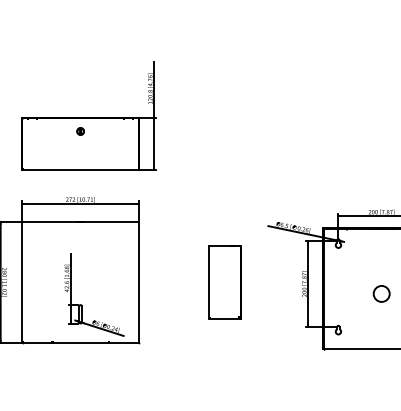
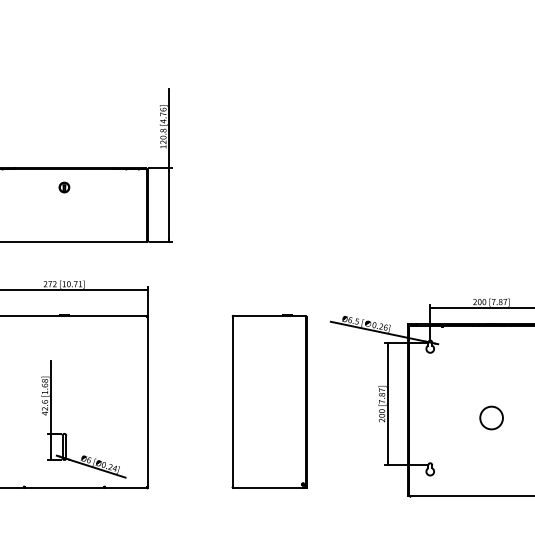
part: (224, 282) -> (268, 401), size x1.67

